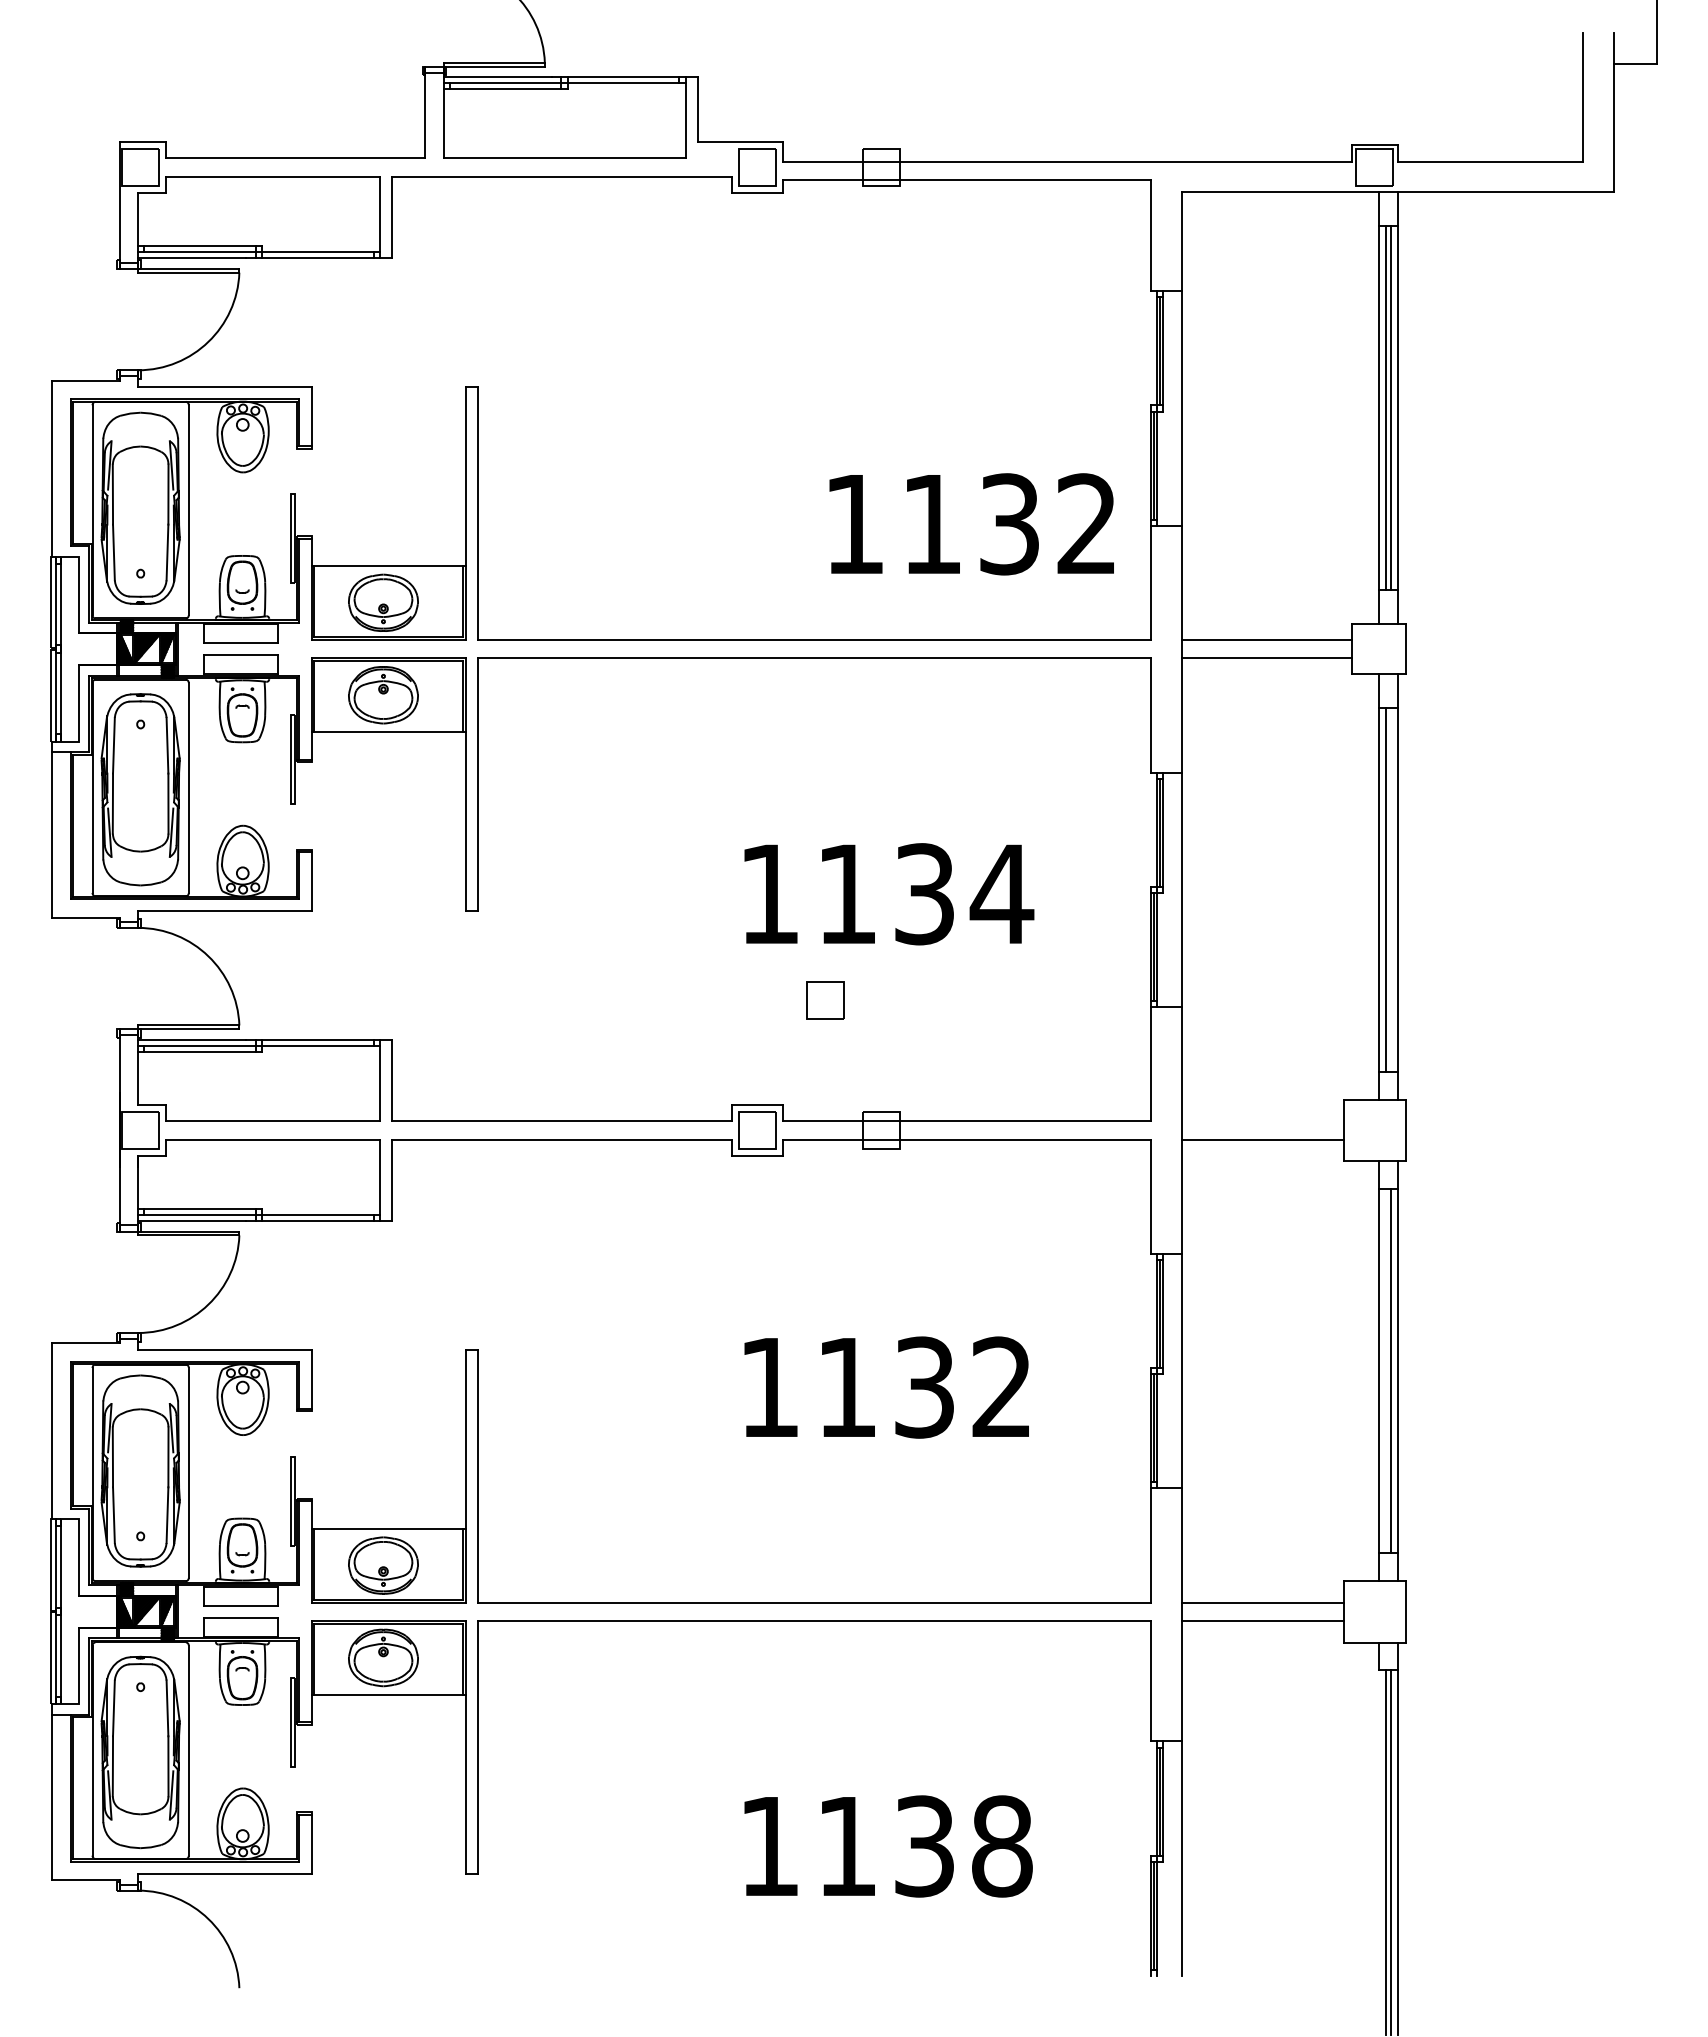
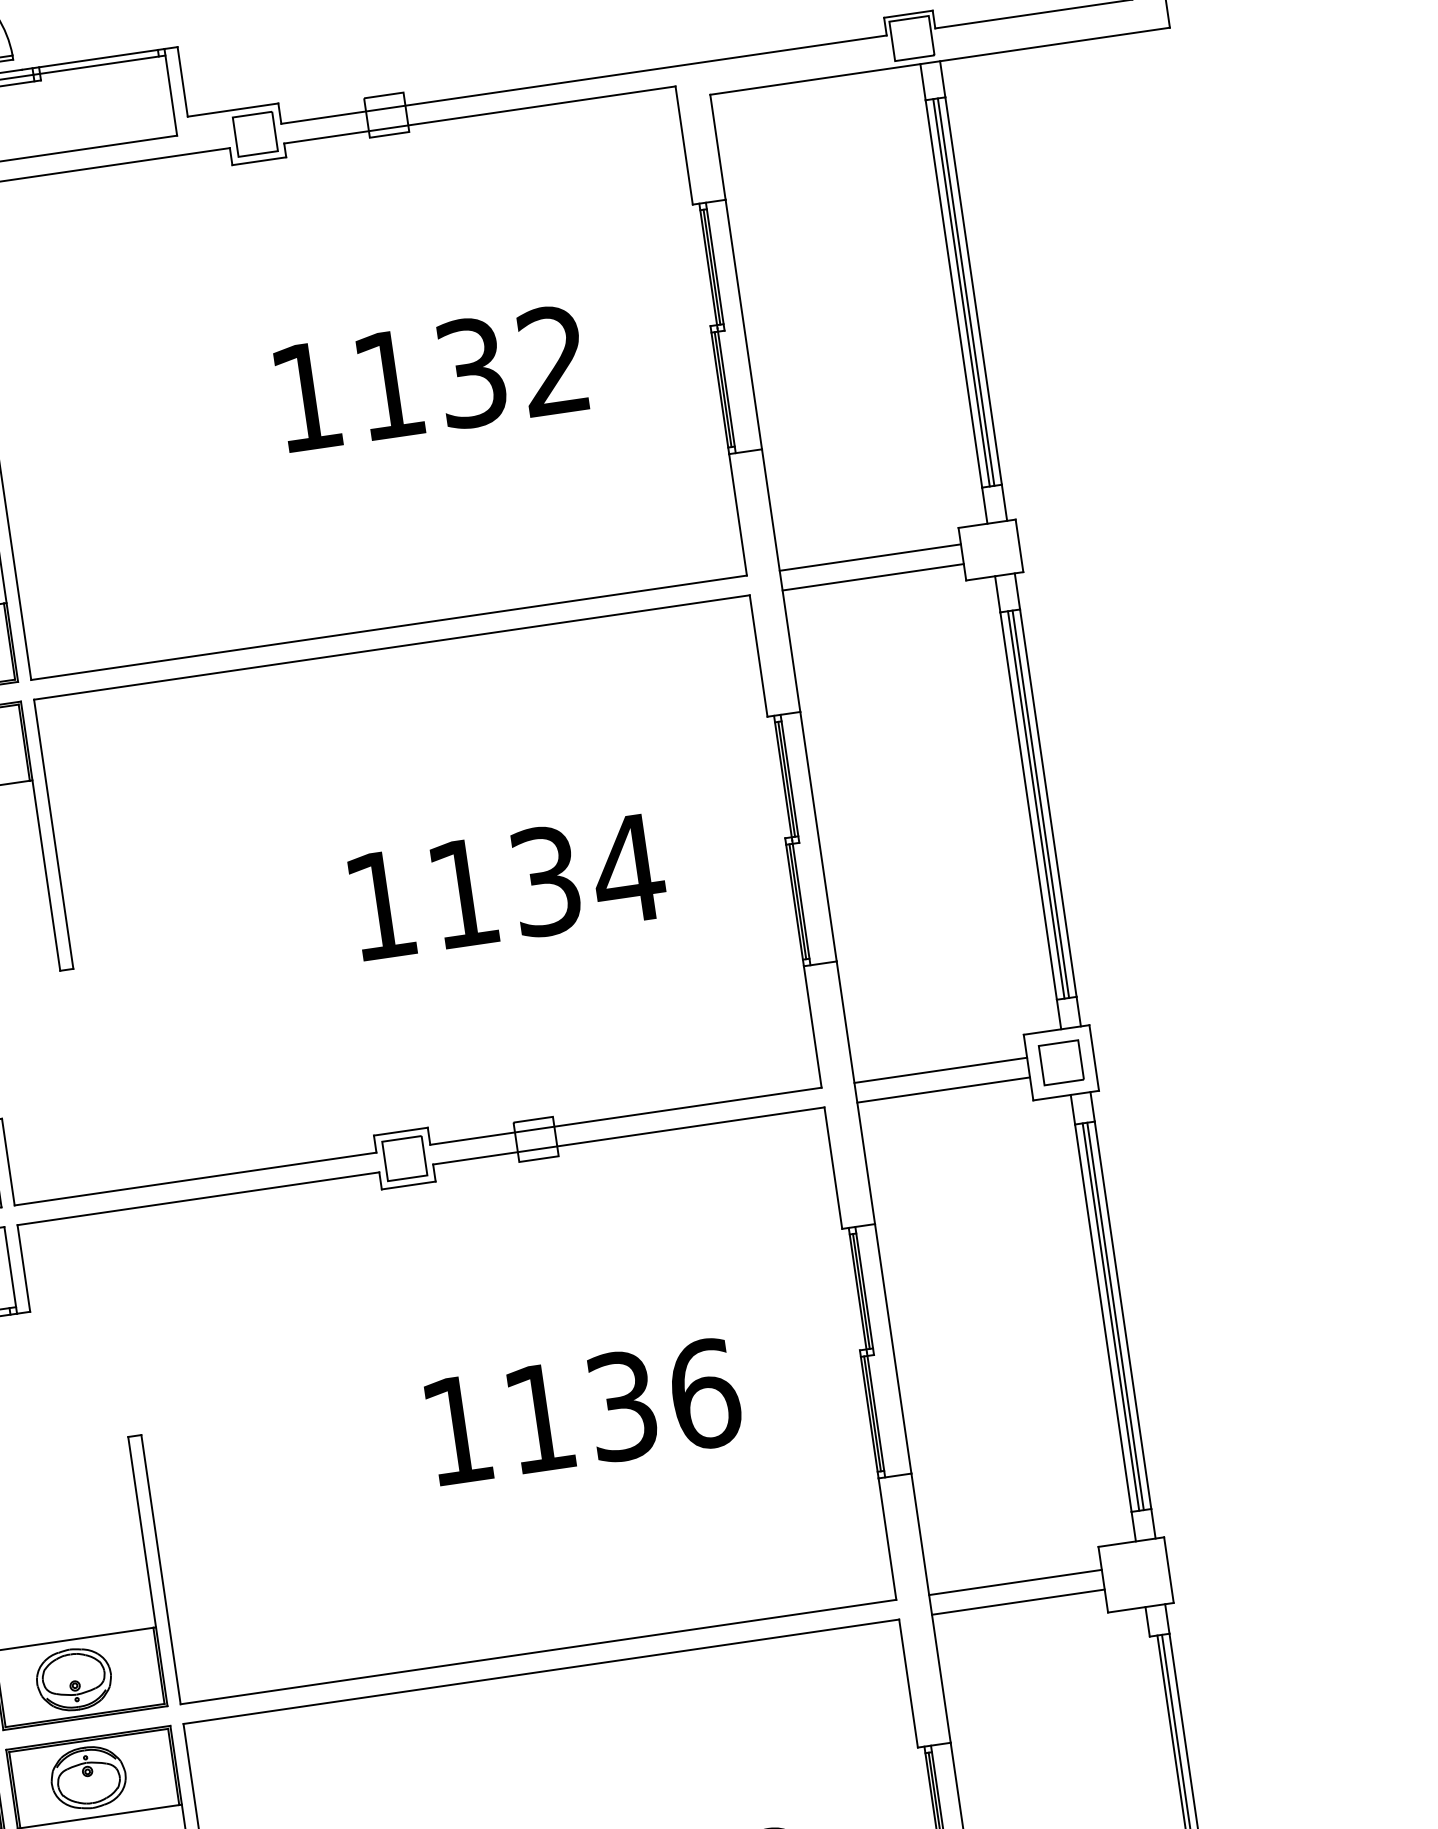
text: (971, 524) -> (431, 378), moved
line: (1390, 889) -> (1040, 804), added
part: (825, 1000) -> (1061, 1062), moved
line: (1262, 1121) -> (940, 1070), added
line: (1386, 1371) -> (1111, 1317), added
text: (1002, 1387) -> (705, 1394), 1132 -> 1136

